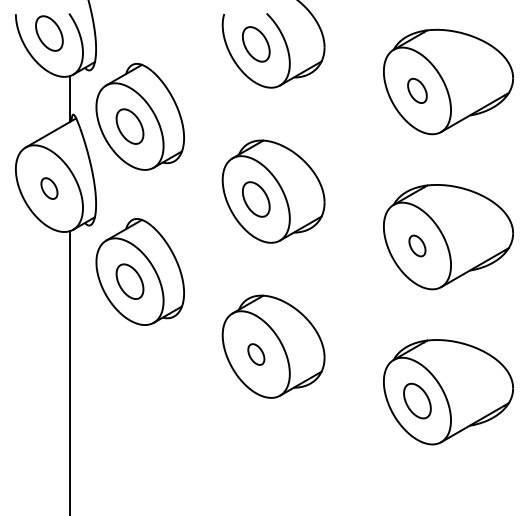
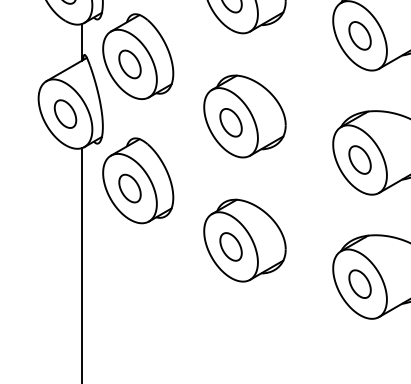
part: (417, 90) -> (360, 35), size x1.43
part: (49, 188) -> (65, 113), size x1.67
part: (417, 245) -> (360, 159), size x1.67
part: (256, 354) -> (231, 246), size x1.67

